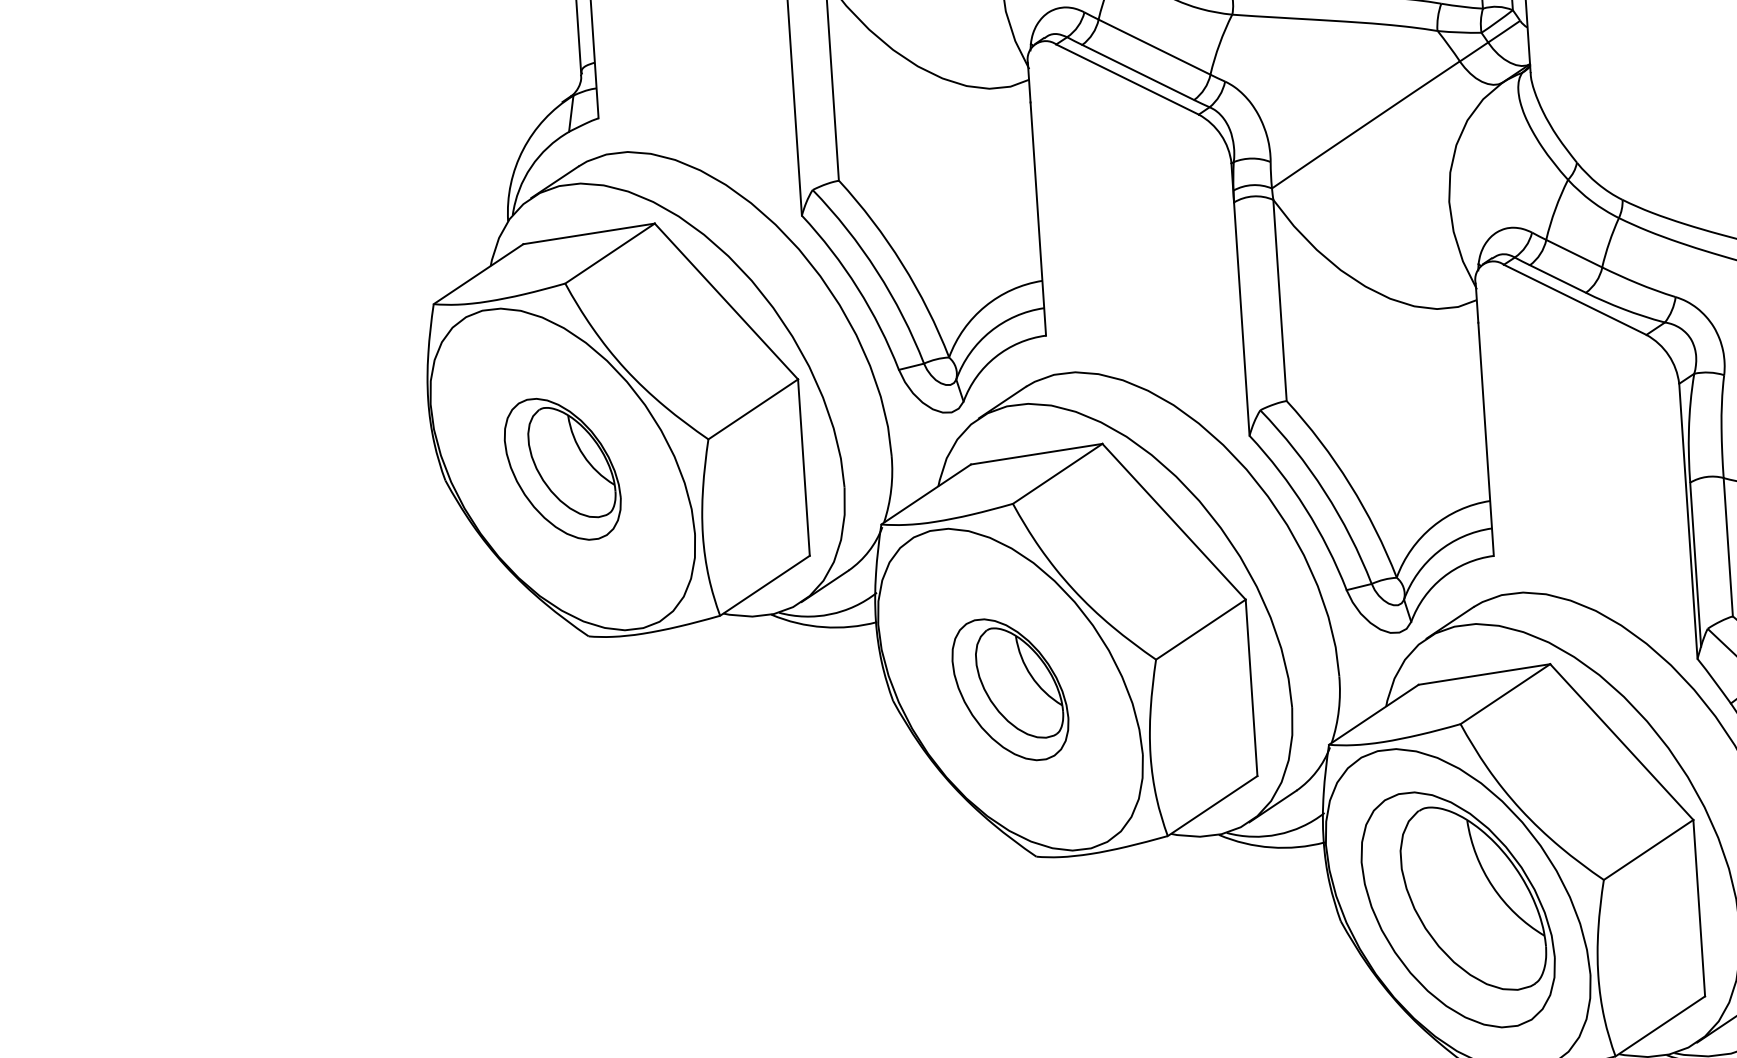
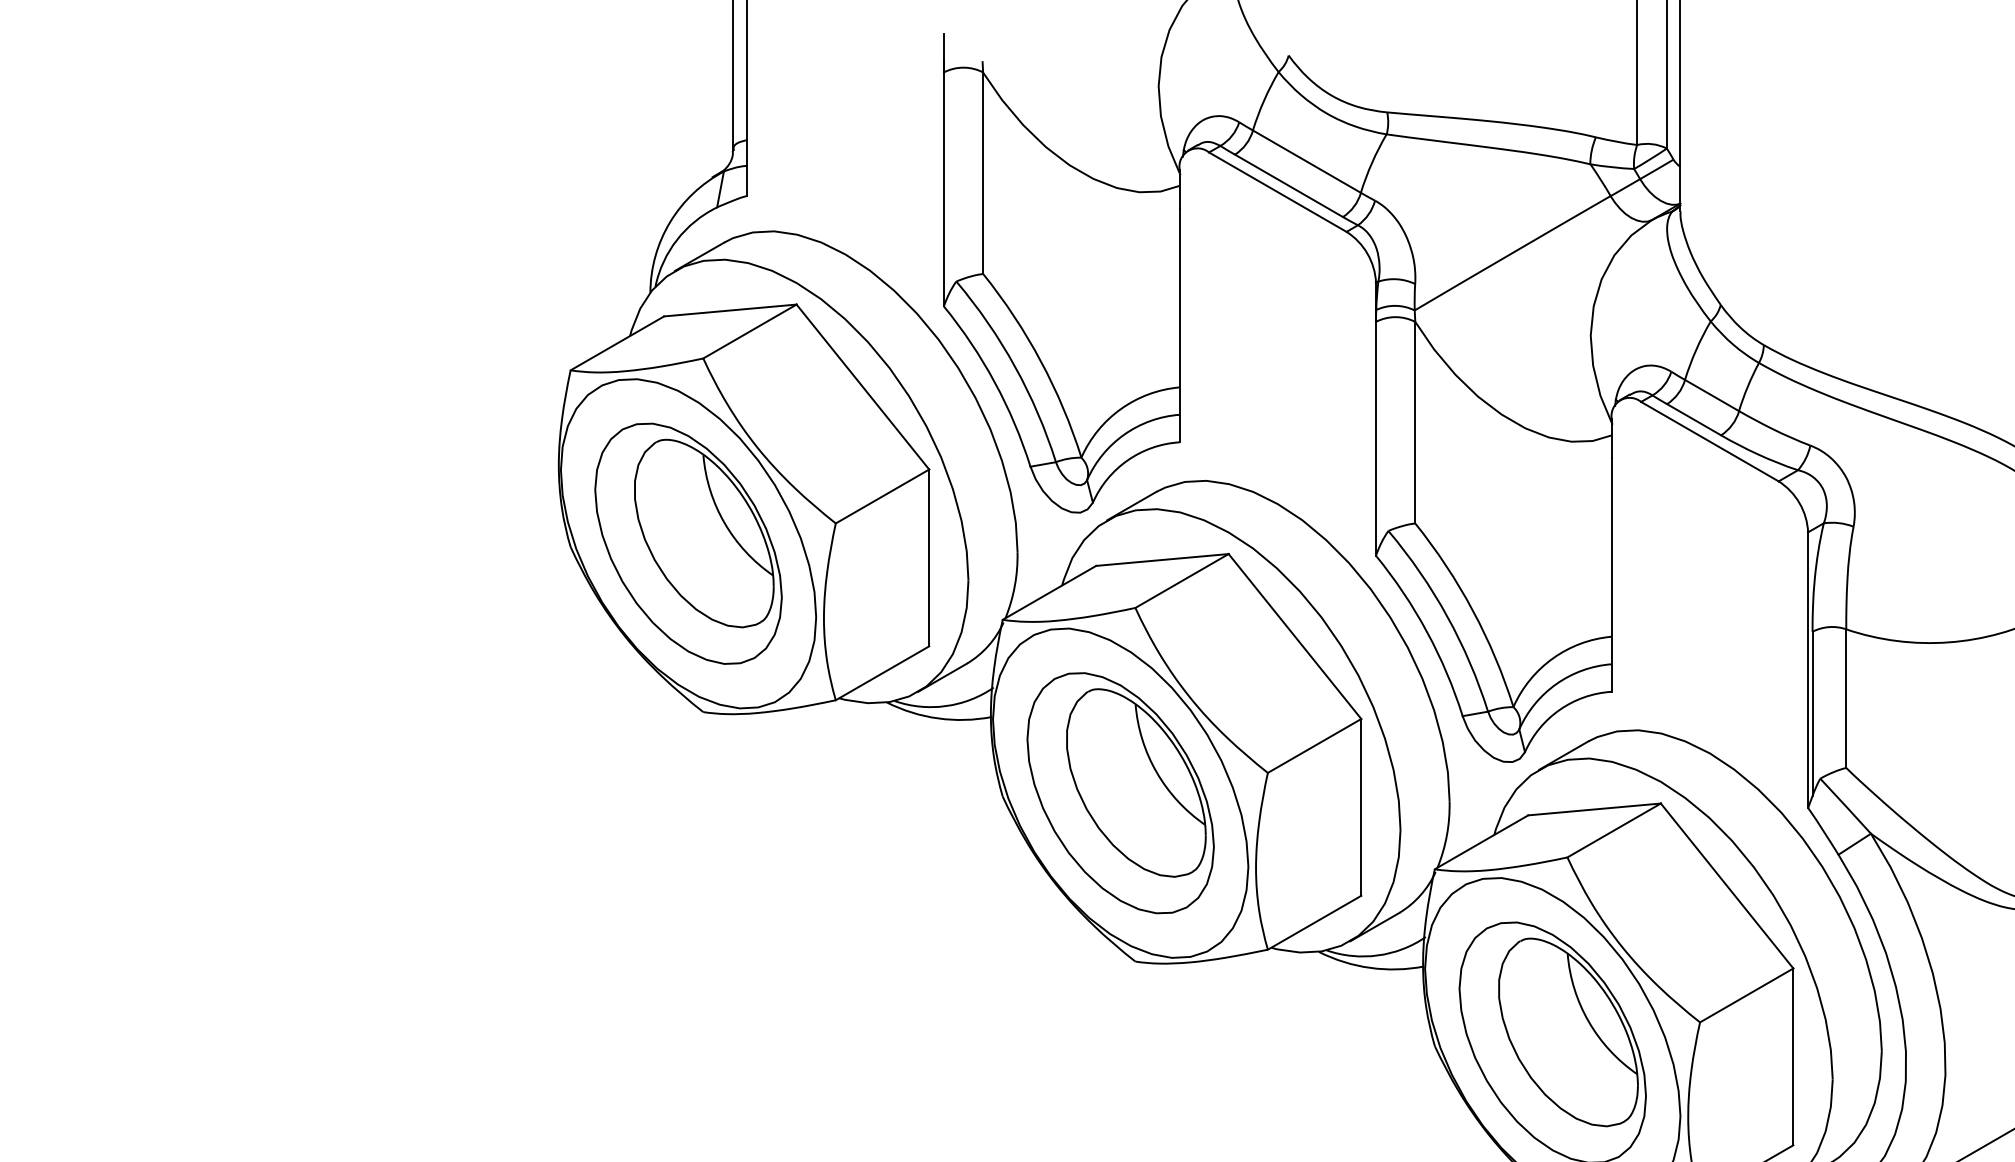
part: (562, 469) -> (688, 543), size x1.67
part: (1010, 689) -> (1120, 793), size x1.67

